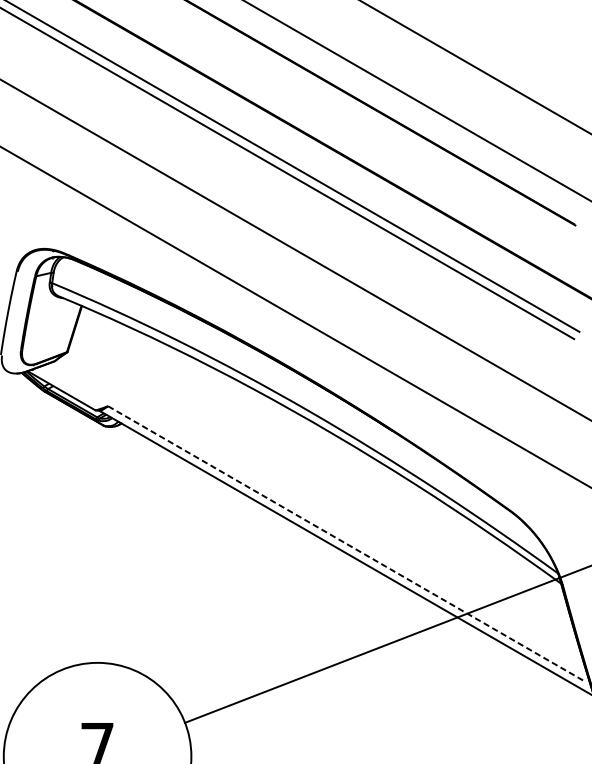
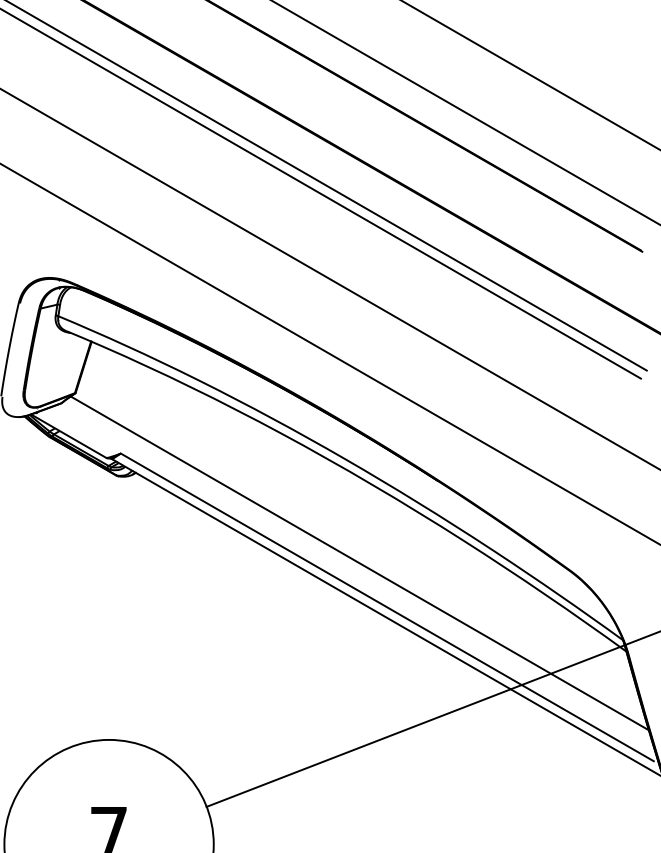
line: (321, 504) -> (359, 563), added
line: (347, 544) -> (387, 607), dashed -> solid

